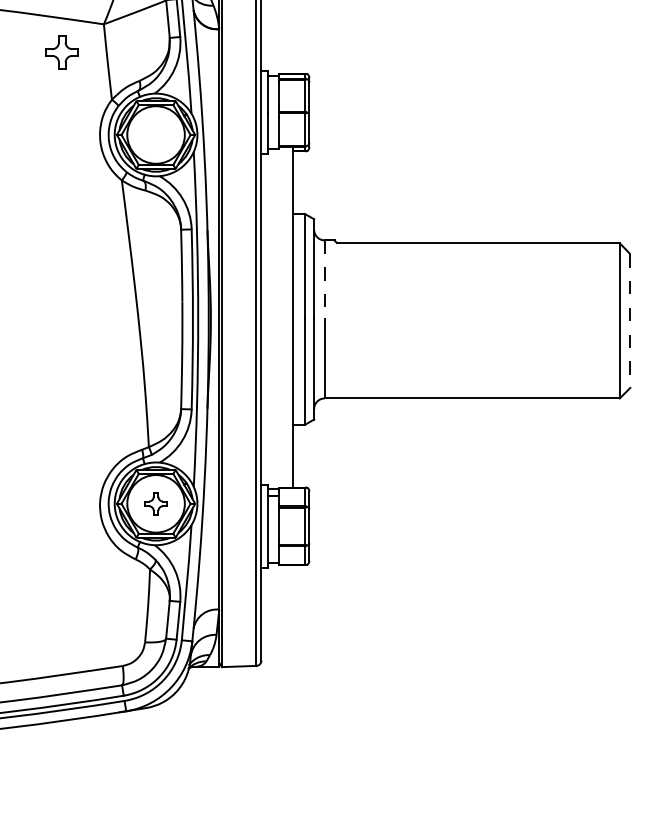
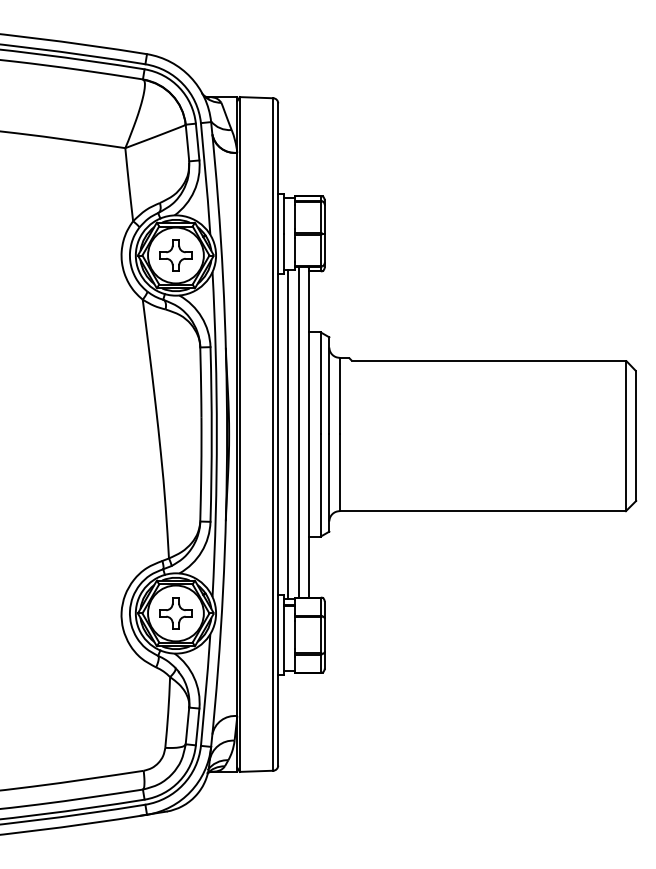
part: (61, 52) -> (175, 255), moved
line: (324, 280) -> (339, 396), dashed -> solid
line: (282, 316) -> (298, 431), added
line: (272, 319) -> (288, 434), added
line: (630, 321) -> (636, 436), dashed -> solid
part: (155, 503) -> (175, 613), size x1.43

